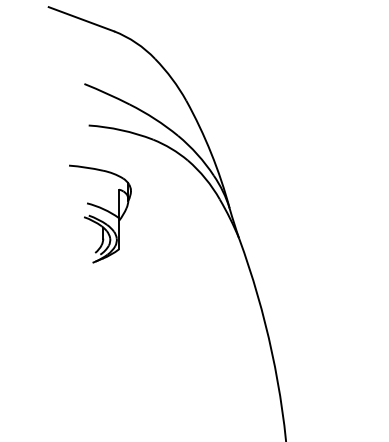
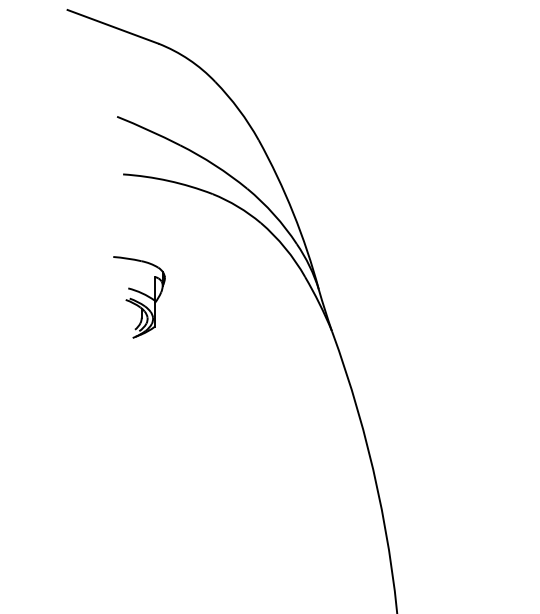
part: (100, 213) -> (139, 296), size x0.6

